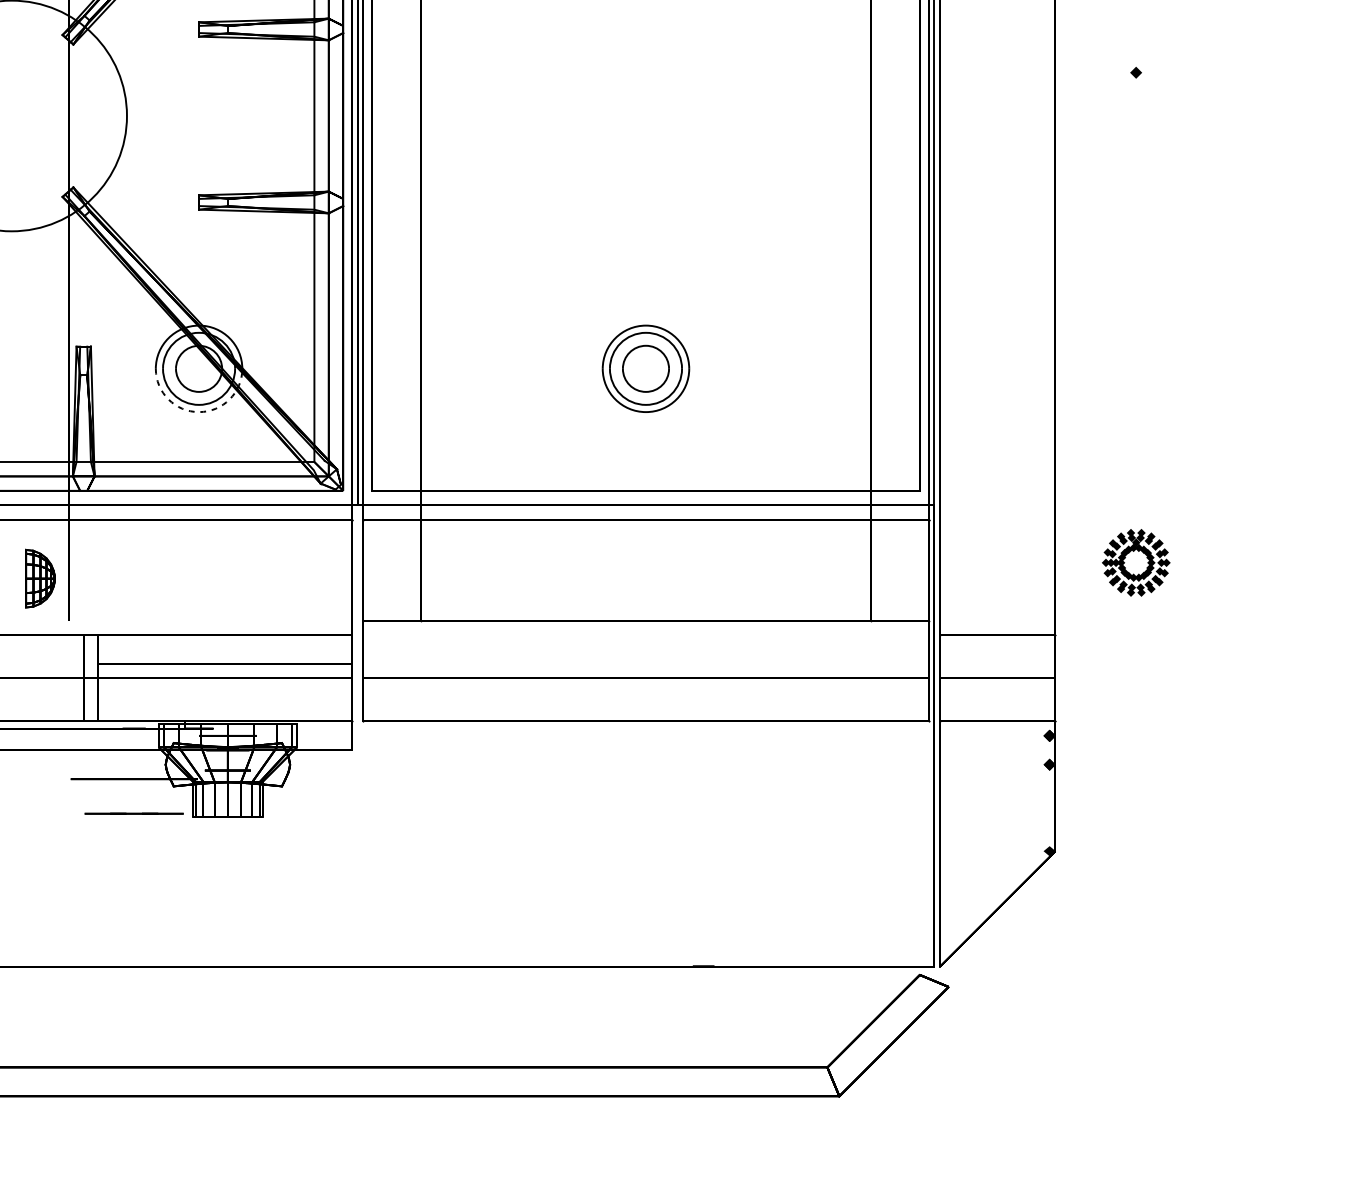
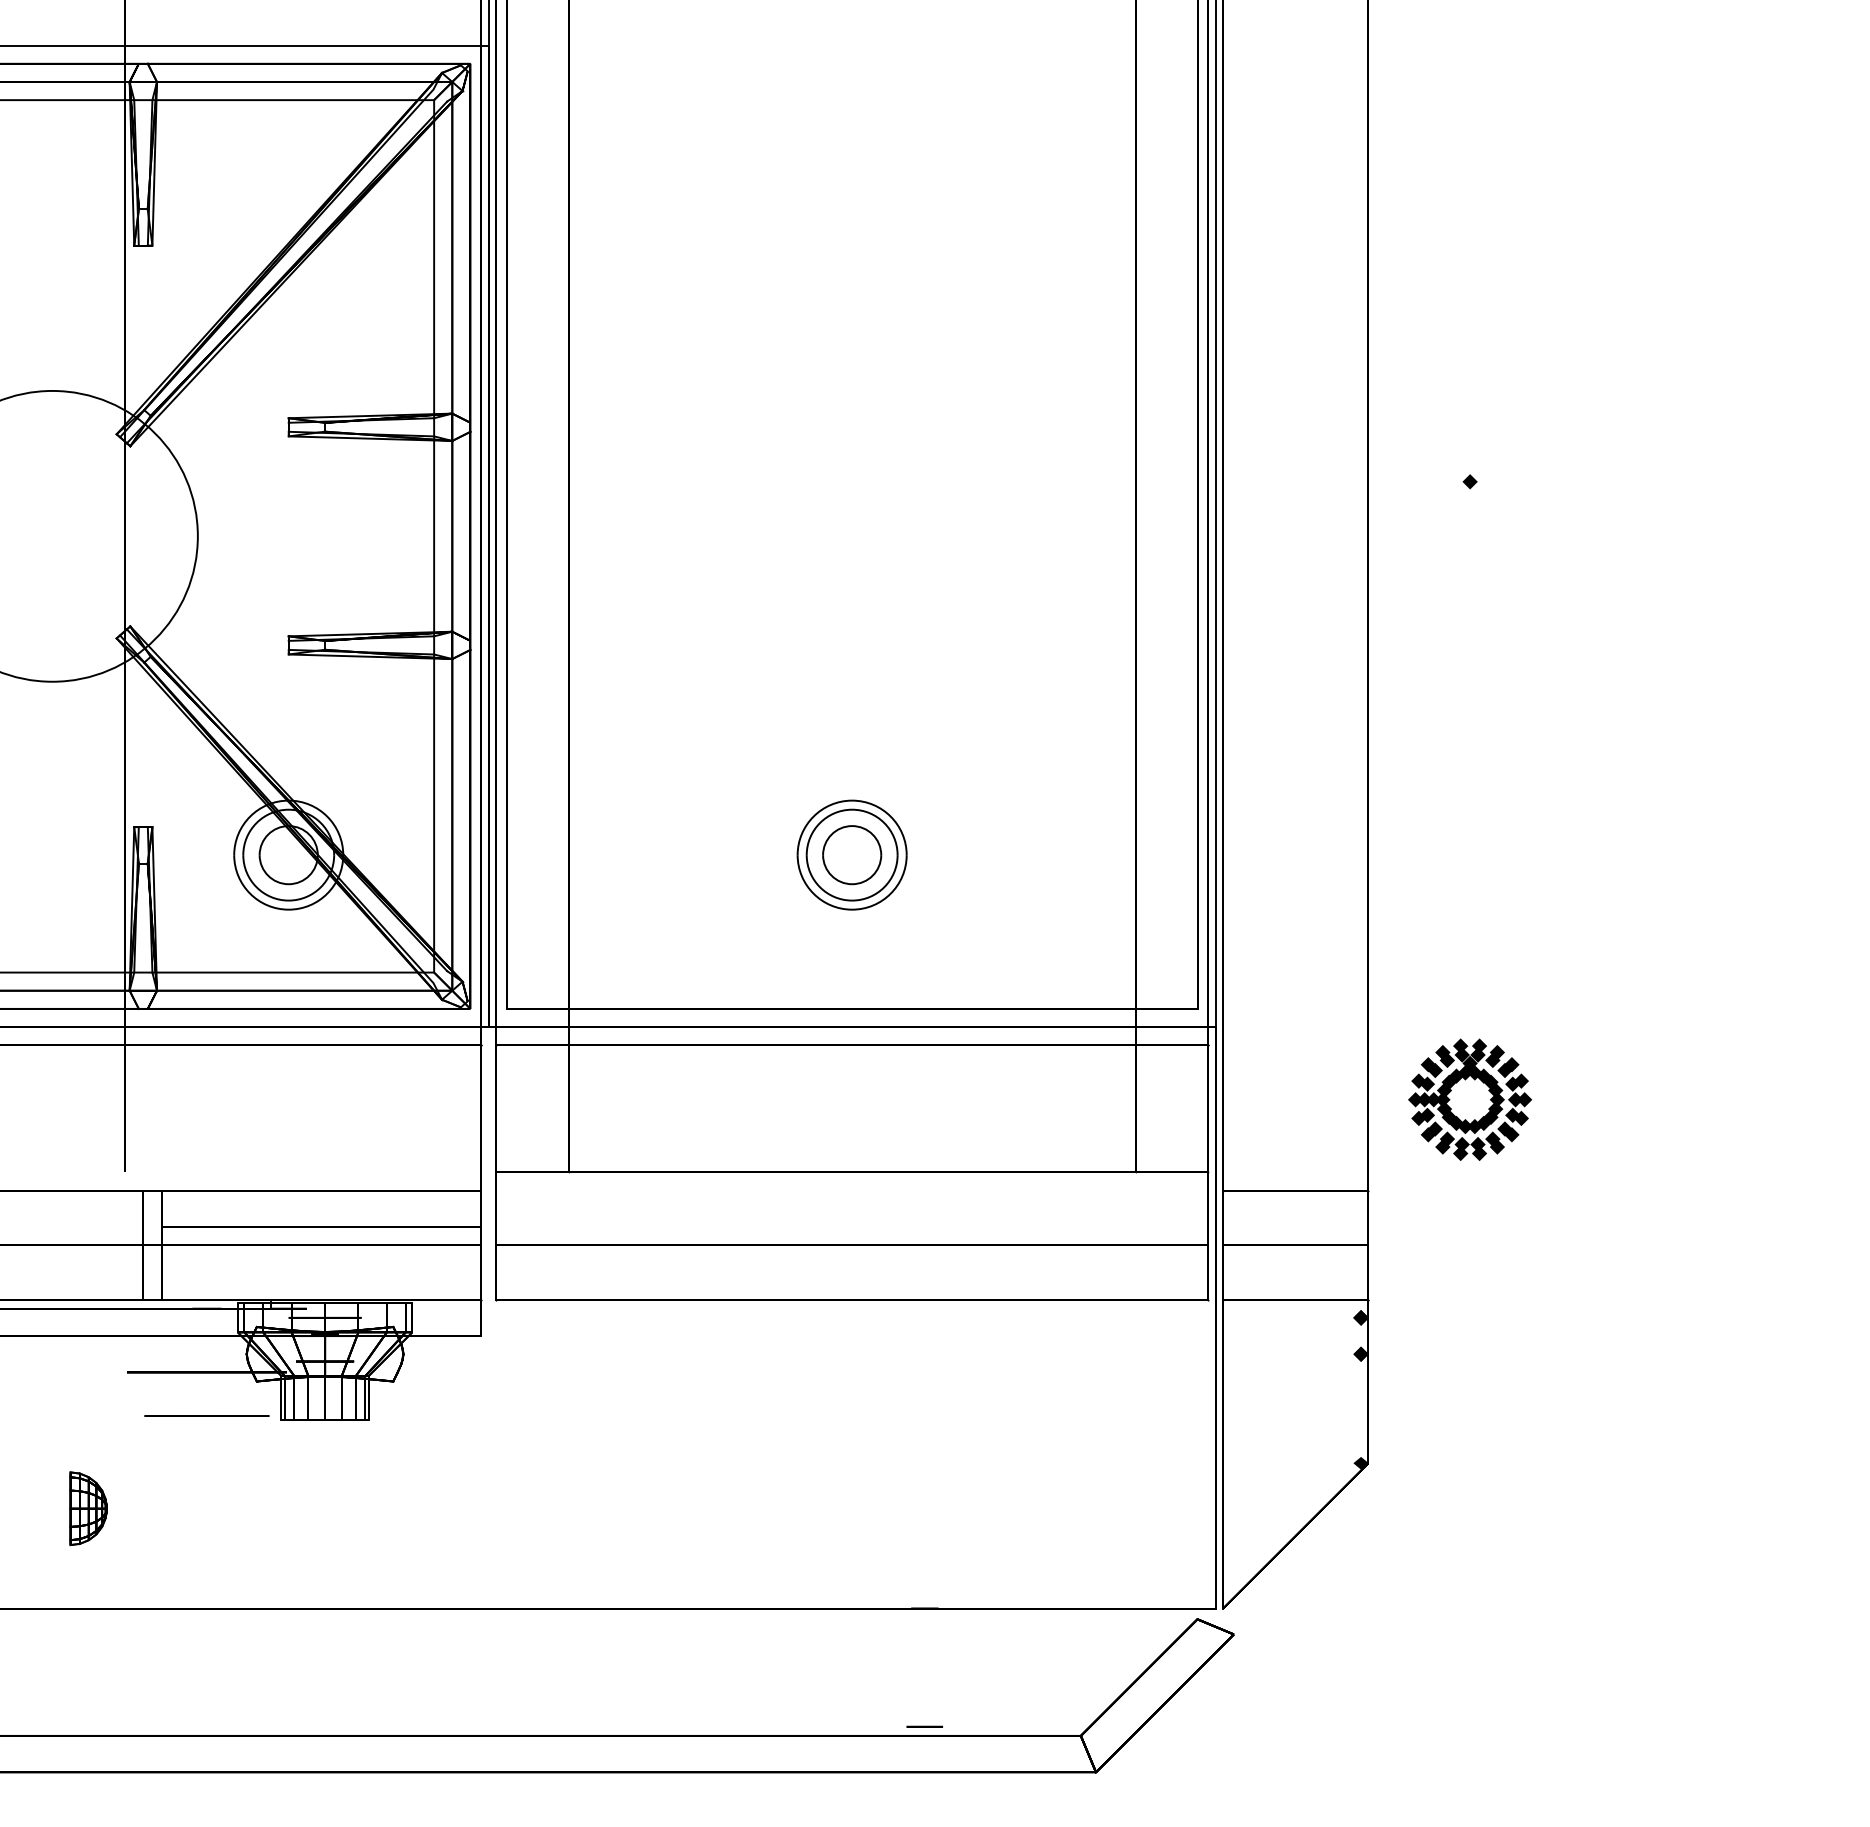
arc: (198, 411) -> (288, 909), dashed -> solid
part: (1136, 562) -> (1470, 1099), size x1.43
part: (40, 578) -> (88, 1508), moved
circle: (703, 1060) -> (924, 1726), added

